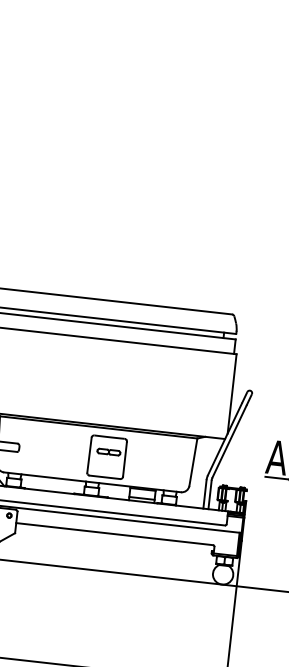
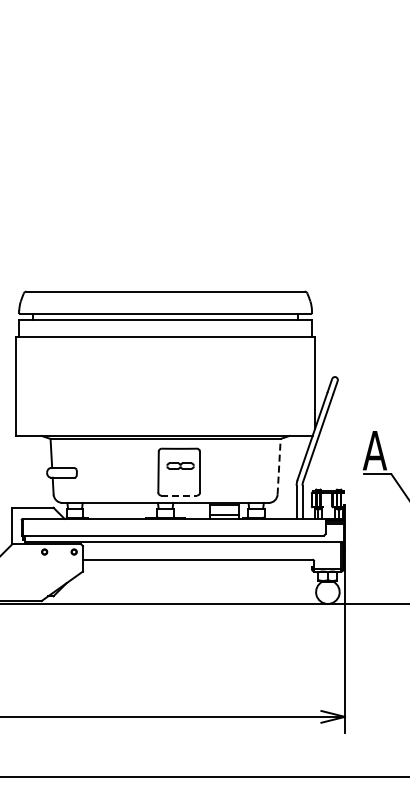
line: (193, 462) -> (279, 466), solid -> dashed
line: (105, 477) -> (179, 495), solid -> dashed

